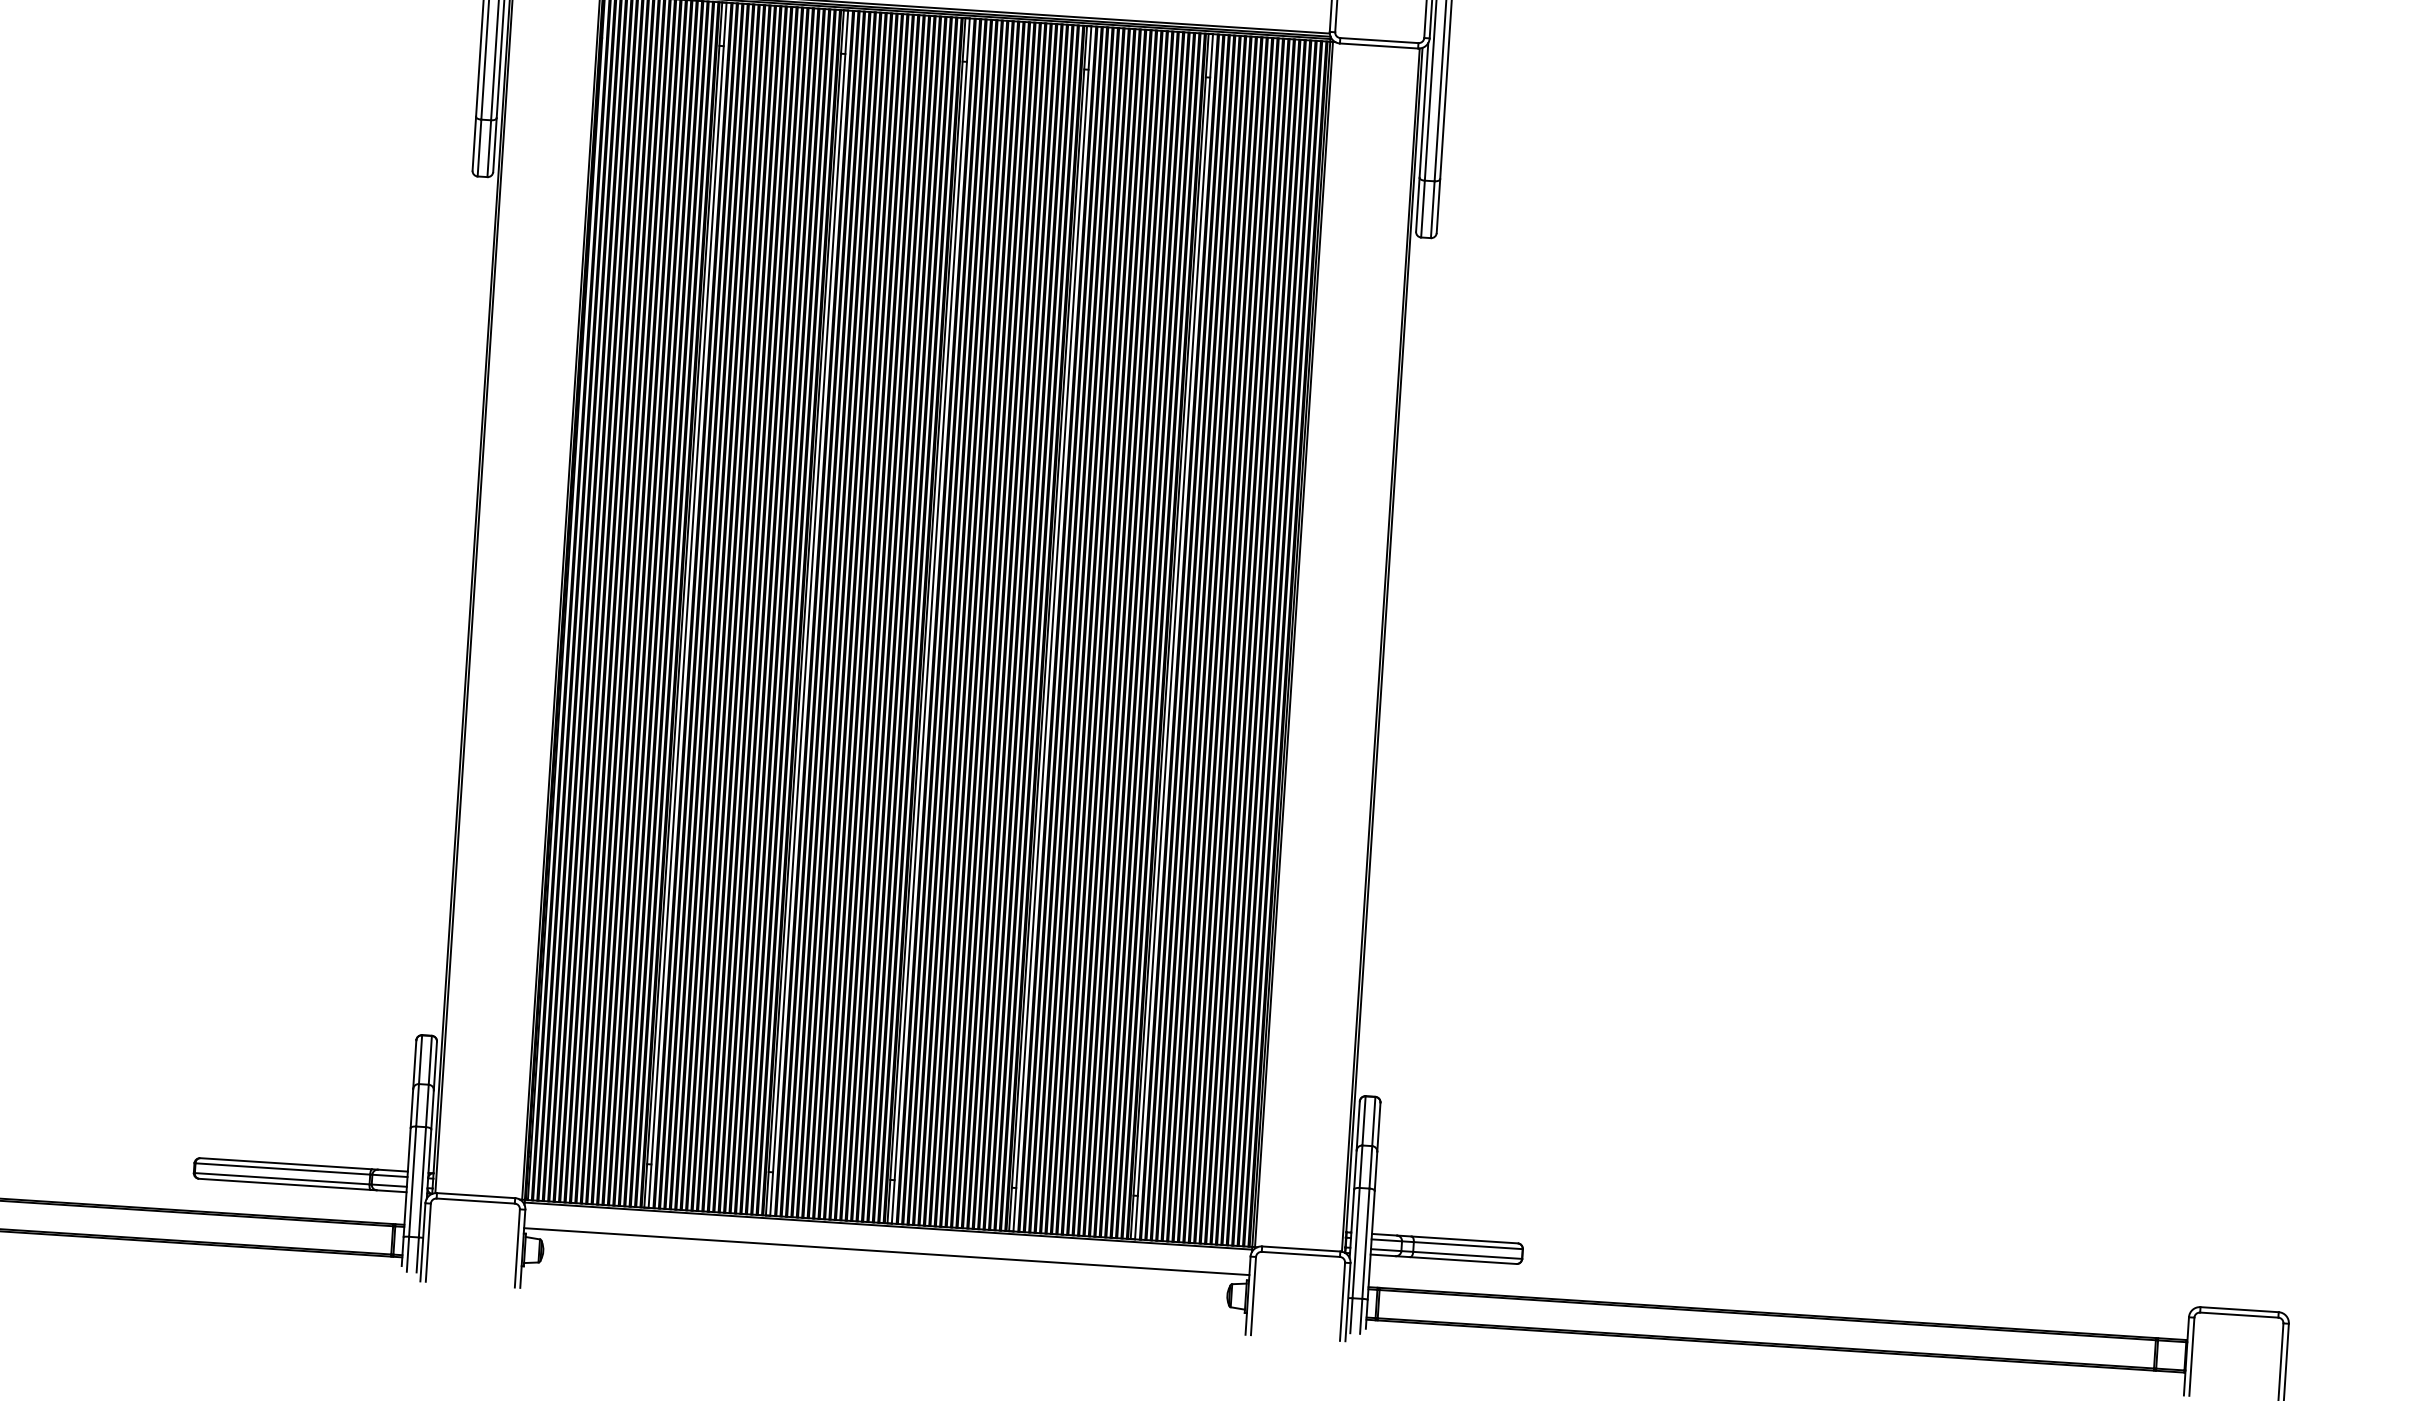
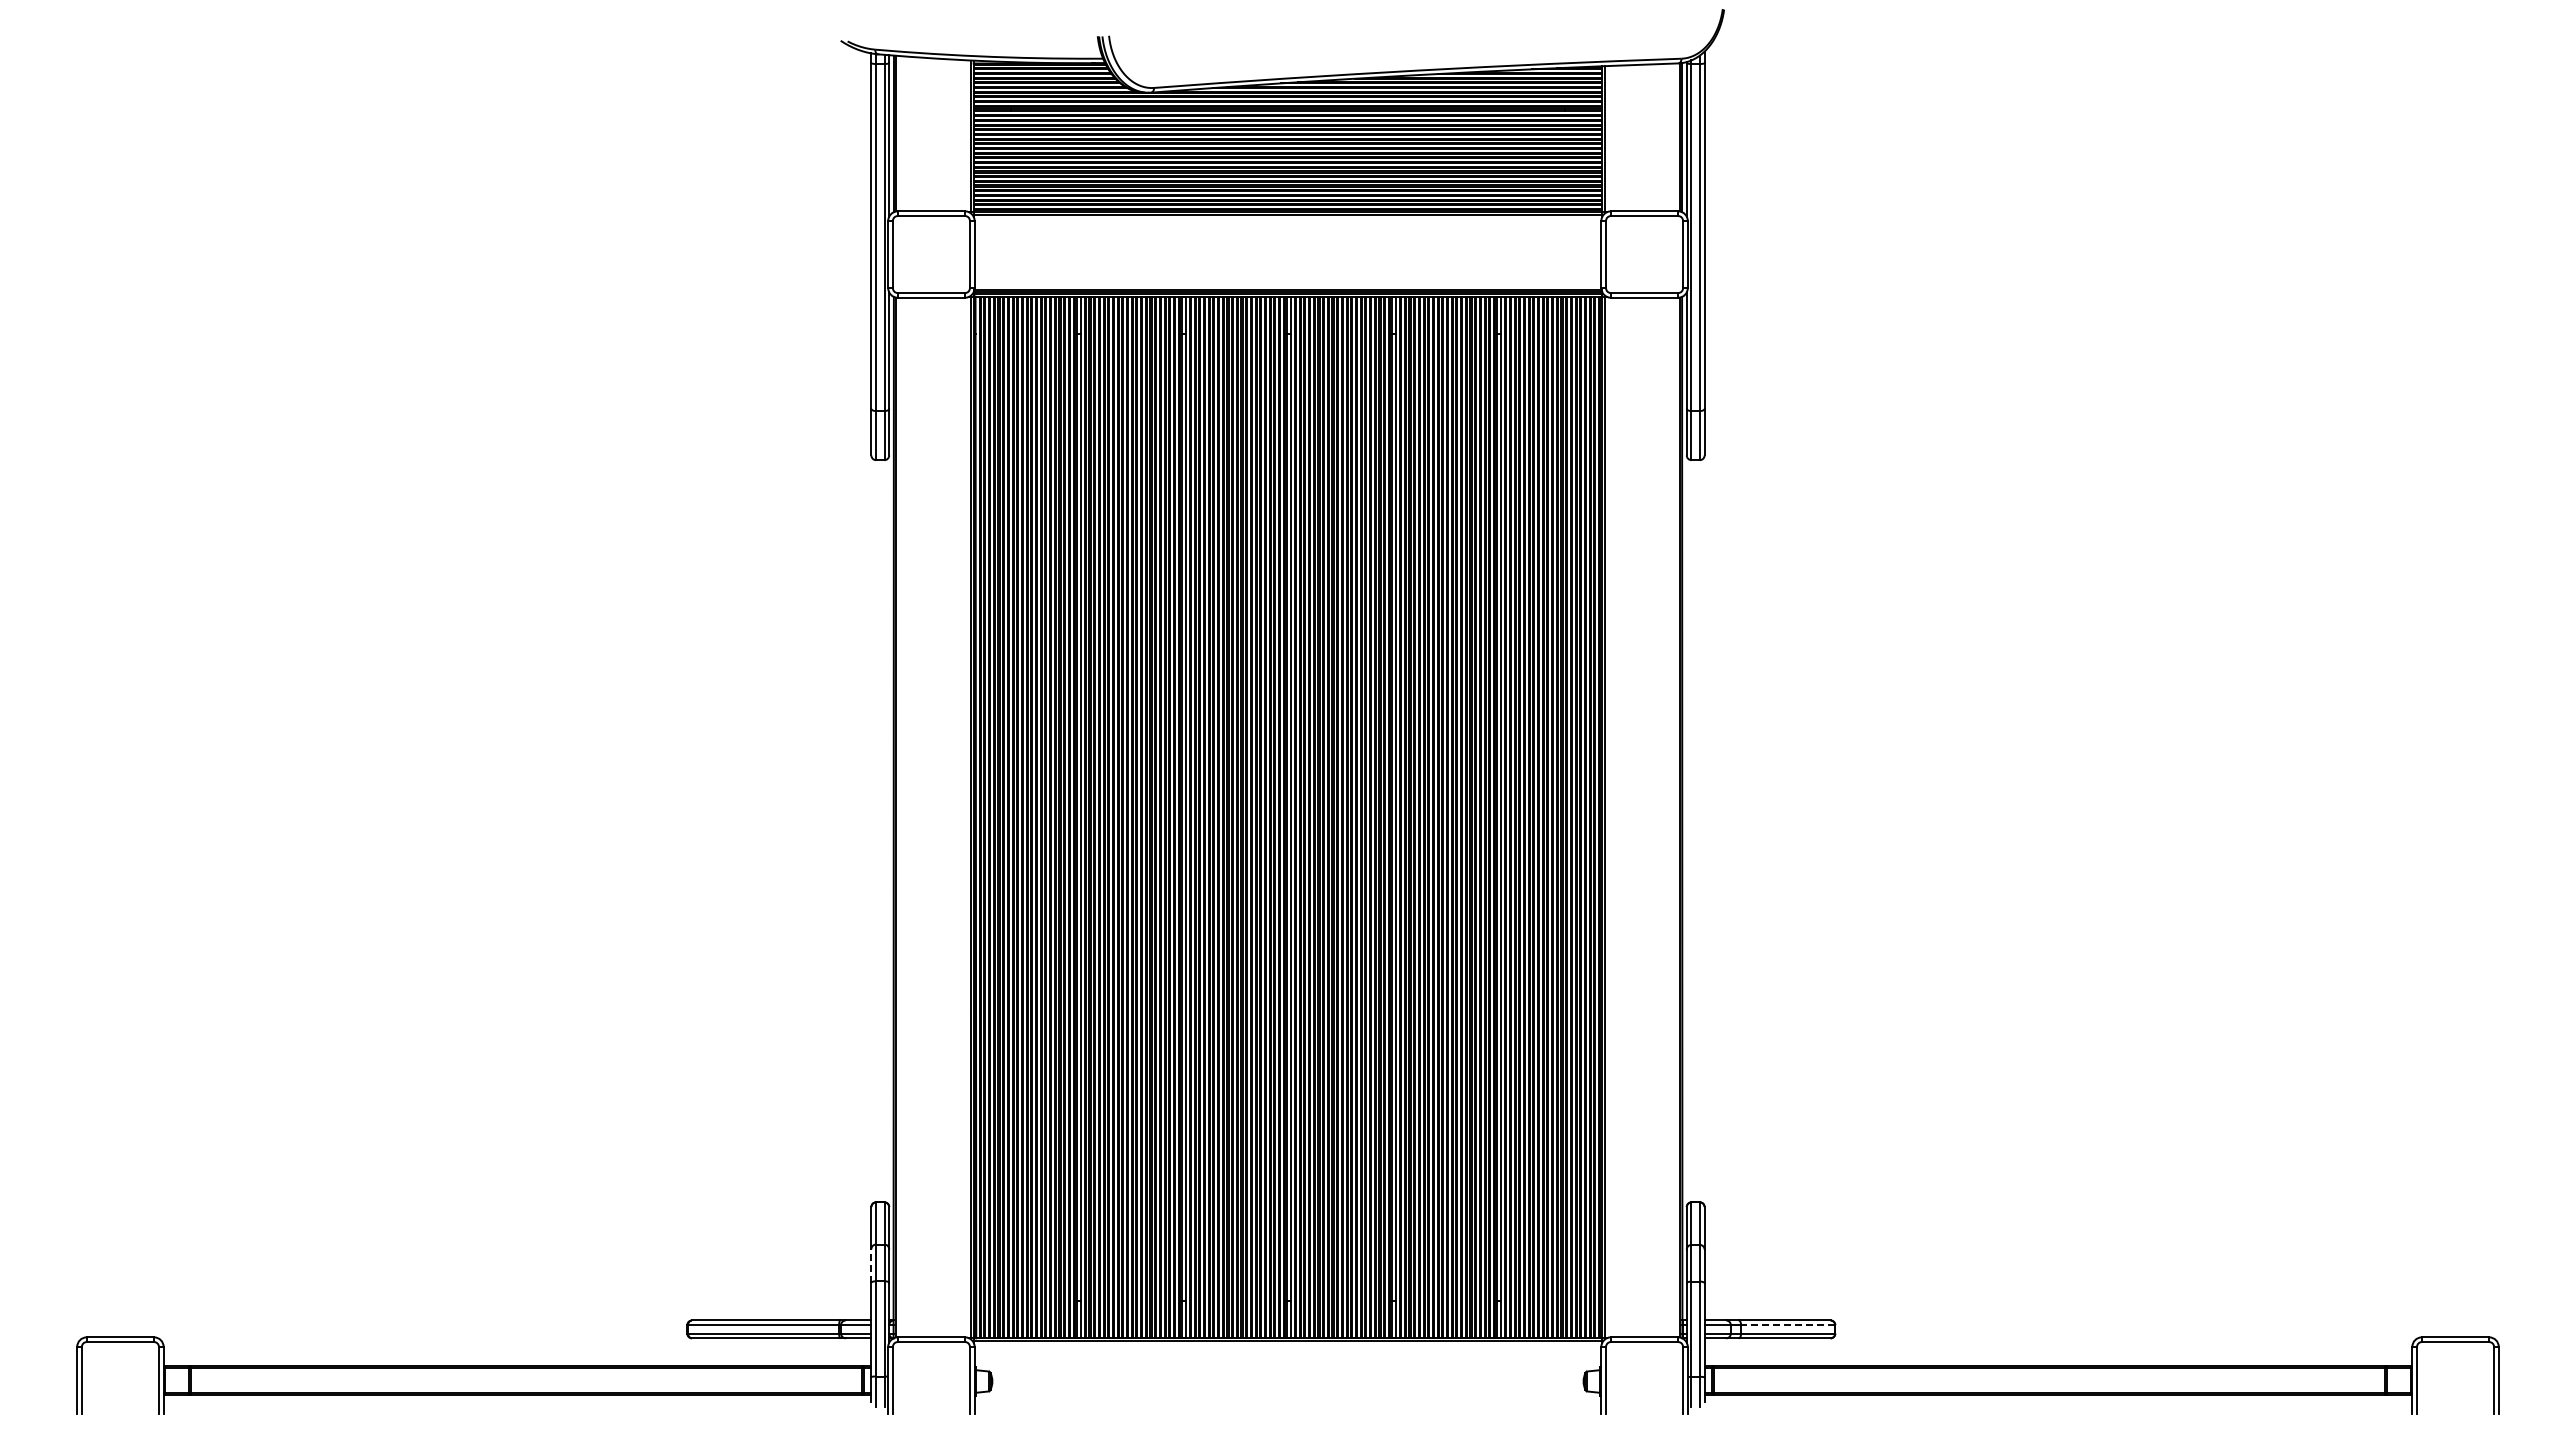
line: (412, 1109) -> (871, 1266), solid -> dashed
line: (1467, 1245) -> (1787, 1325), solid -> dashed
line: (886, 1251) -> (1287, 1362), removed

